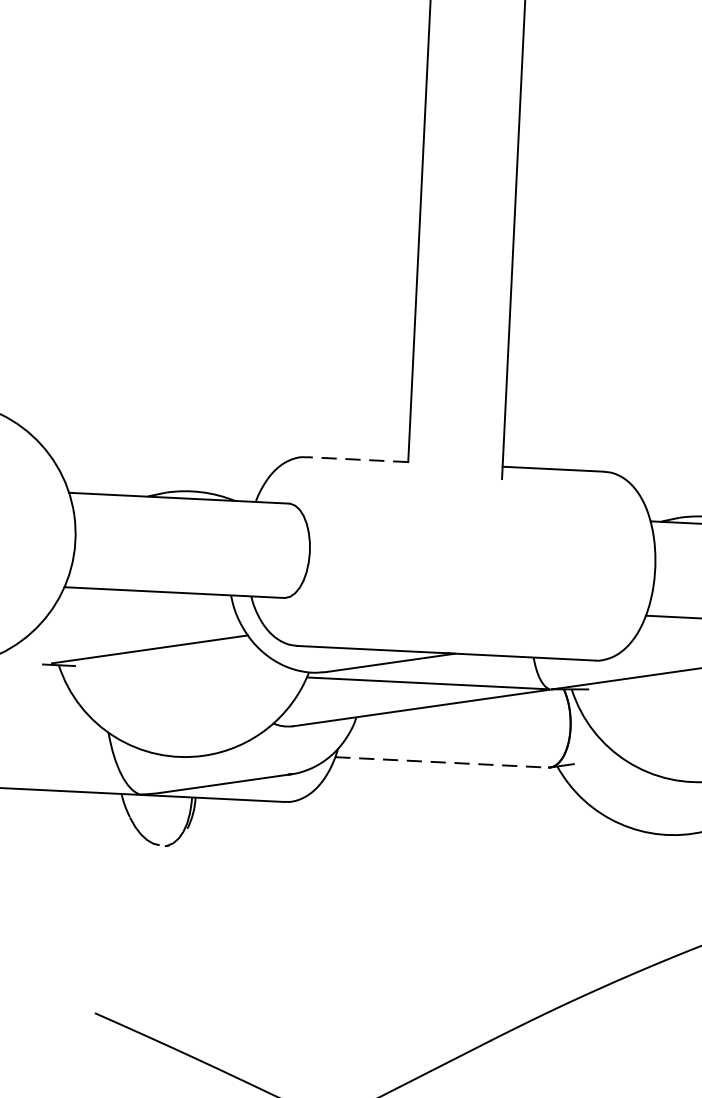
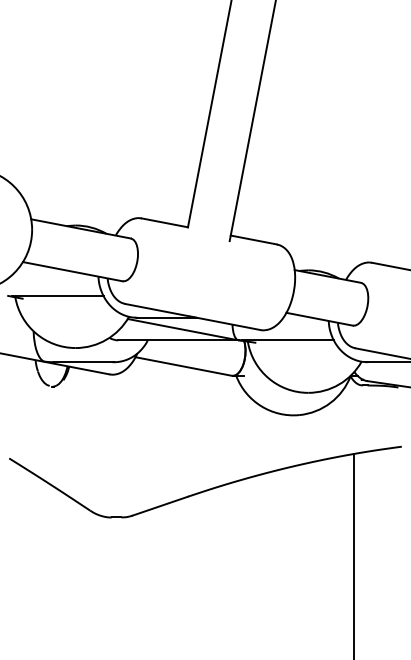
line: (356, 458) -> (164, 222), dashed -> solid
line: (443, 762) -> (184, 366), dashed -> solid

